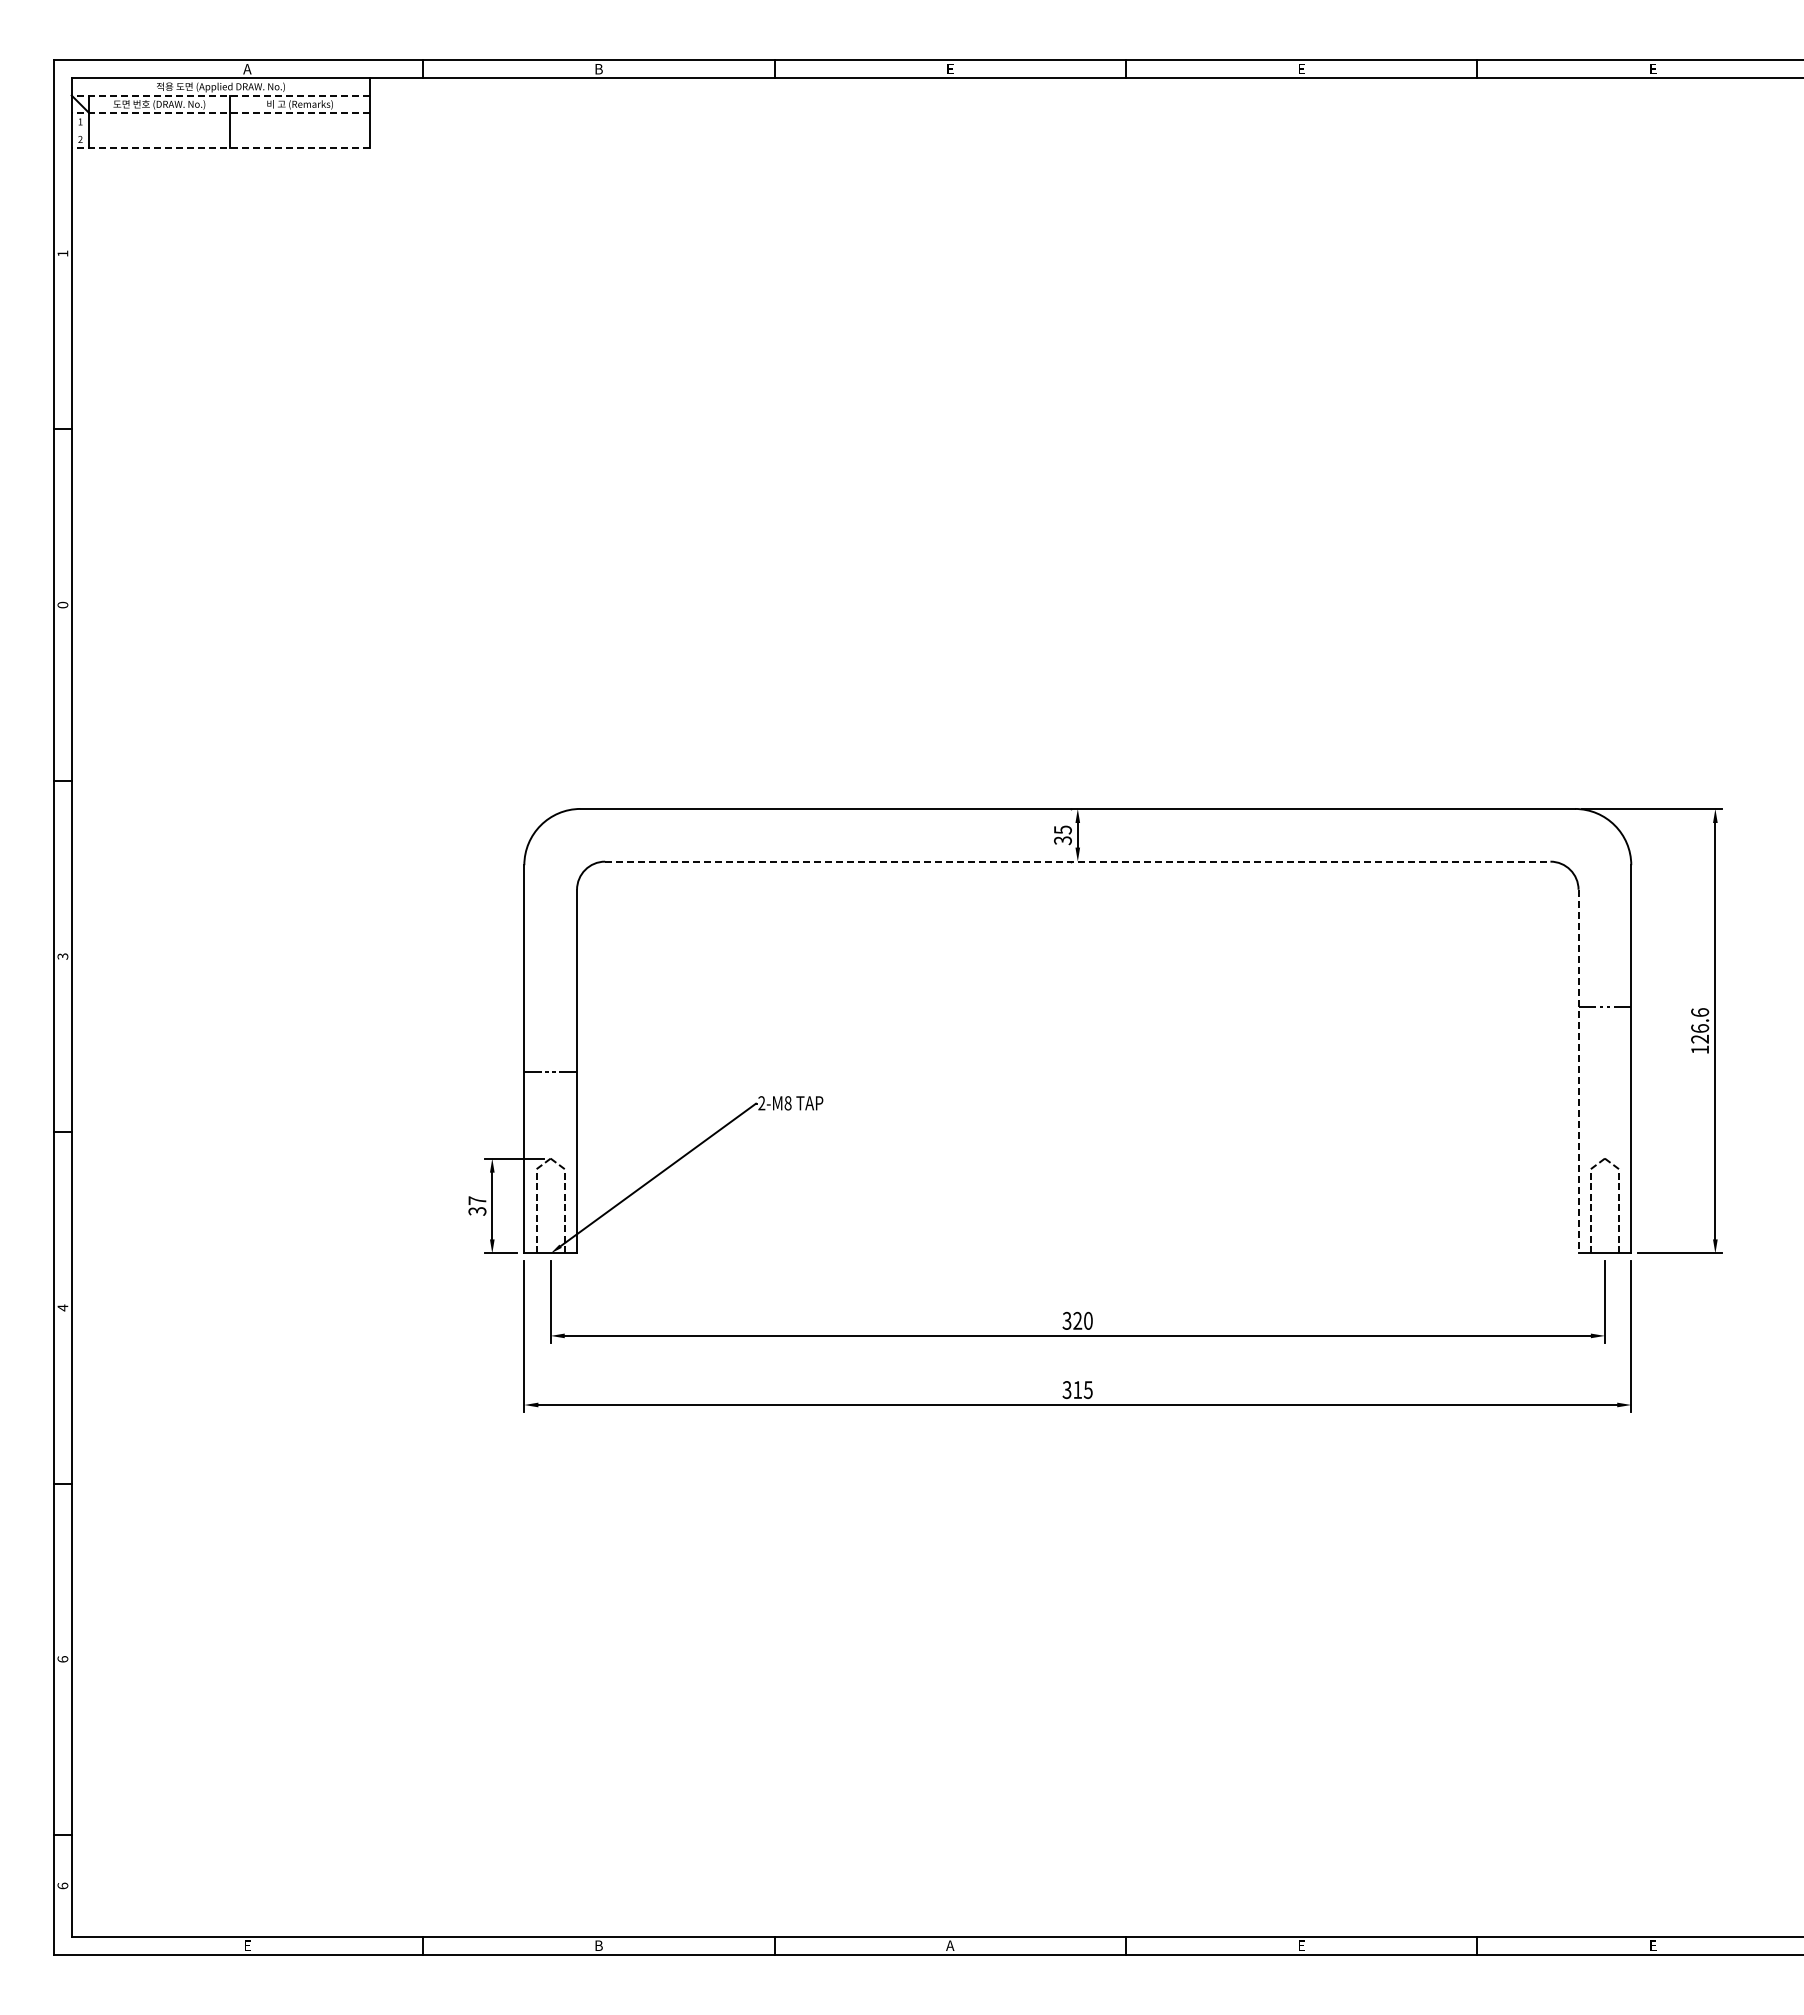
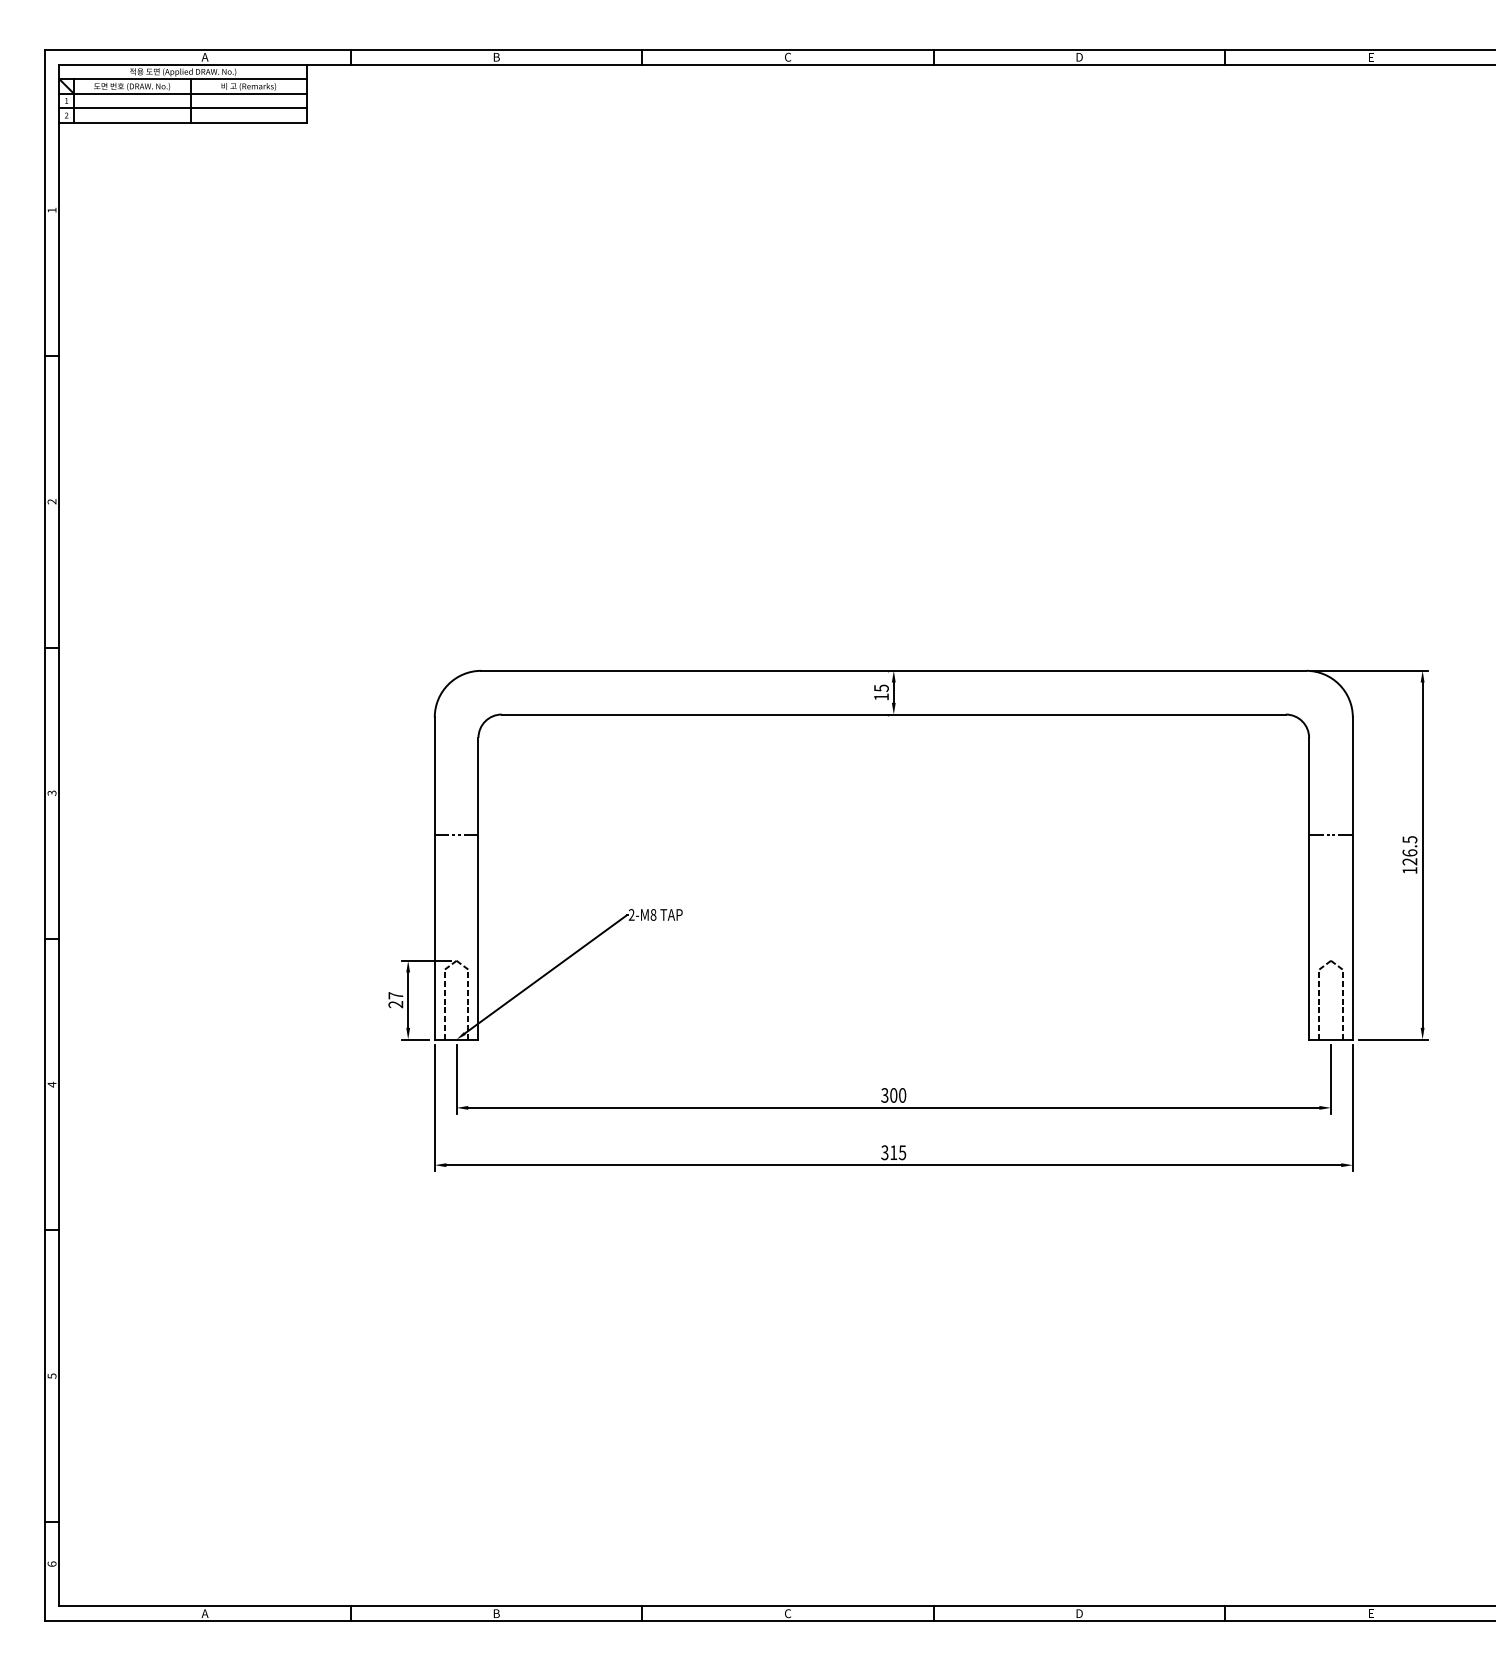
text: (949, 68) -> (787, 56), E -> C
text: (1301, 69) -> (1079, 57), E -> D
line: (220, 95) -> (182, 79), dashed -> solid
line: (220, 113) -> (182, 94), dashed -> solid
line: (220, 130) -> (182, 108), added
line: (220, 148) -> (182, 123), dashed -> solid
text: (62, 604) -> (51, 501), 0 -> 2
text: (1062, 840) -> (881, 696), 35 -> 15
line: (1077, 861) -> (893, 714), dashed -> solid
text: (1700, 1012) -> (1410, 839), 126.6 -> 126.5
line: (1578, 1071) -> (1309, 888), dashed -> solid
line: (550, 1072) -> (456, 835), moved
text: (477, 1211) -> (395, 1004), 37 -> 27
text: (1077, 1320) -> (893, 1095), 320 -> 300
text: (62, 1659) -> (51, 1376), 6 -> 5
text: (247, 1945) -> (205, 1613), E -> A
text: (950, 1945) -> (788, 1613), A -> C
text: (1301, 1945) -> (1079, 1613), E -> D

